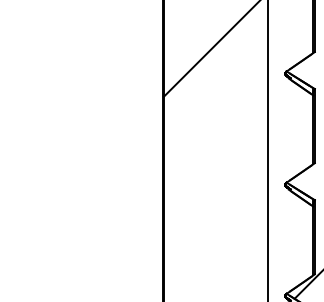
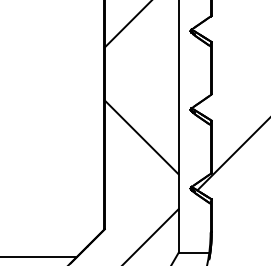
line: (215, 224) -> (141, 137), added

